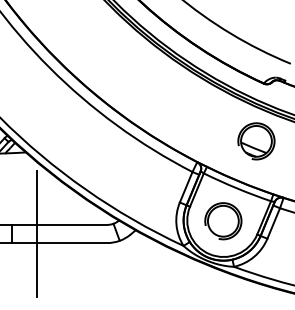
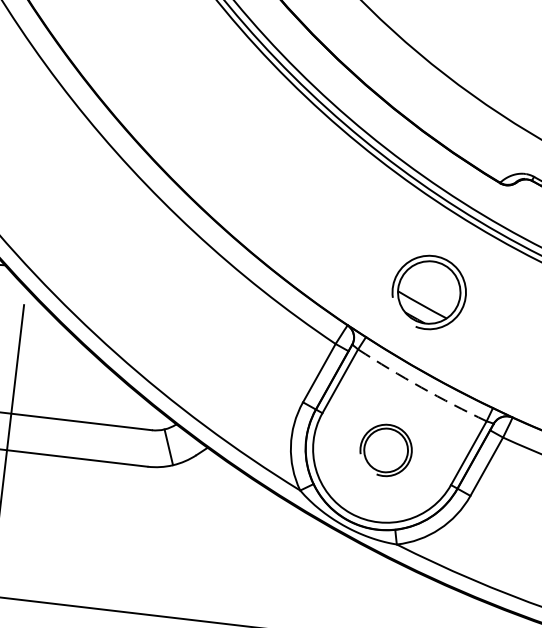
part: (256, 141) -> (429, 292), moved
arc: (237, 188) -> (422, 387), solid -> dashed
part: (223, 221) -> (386, 450), size x0.7

